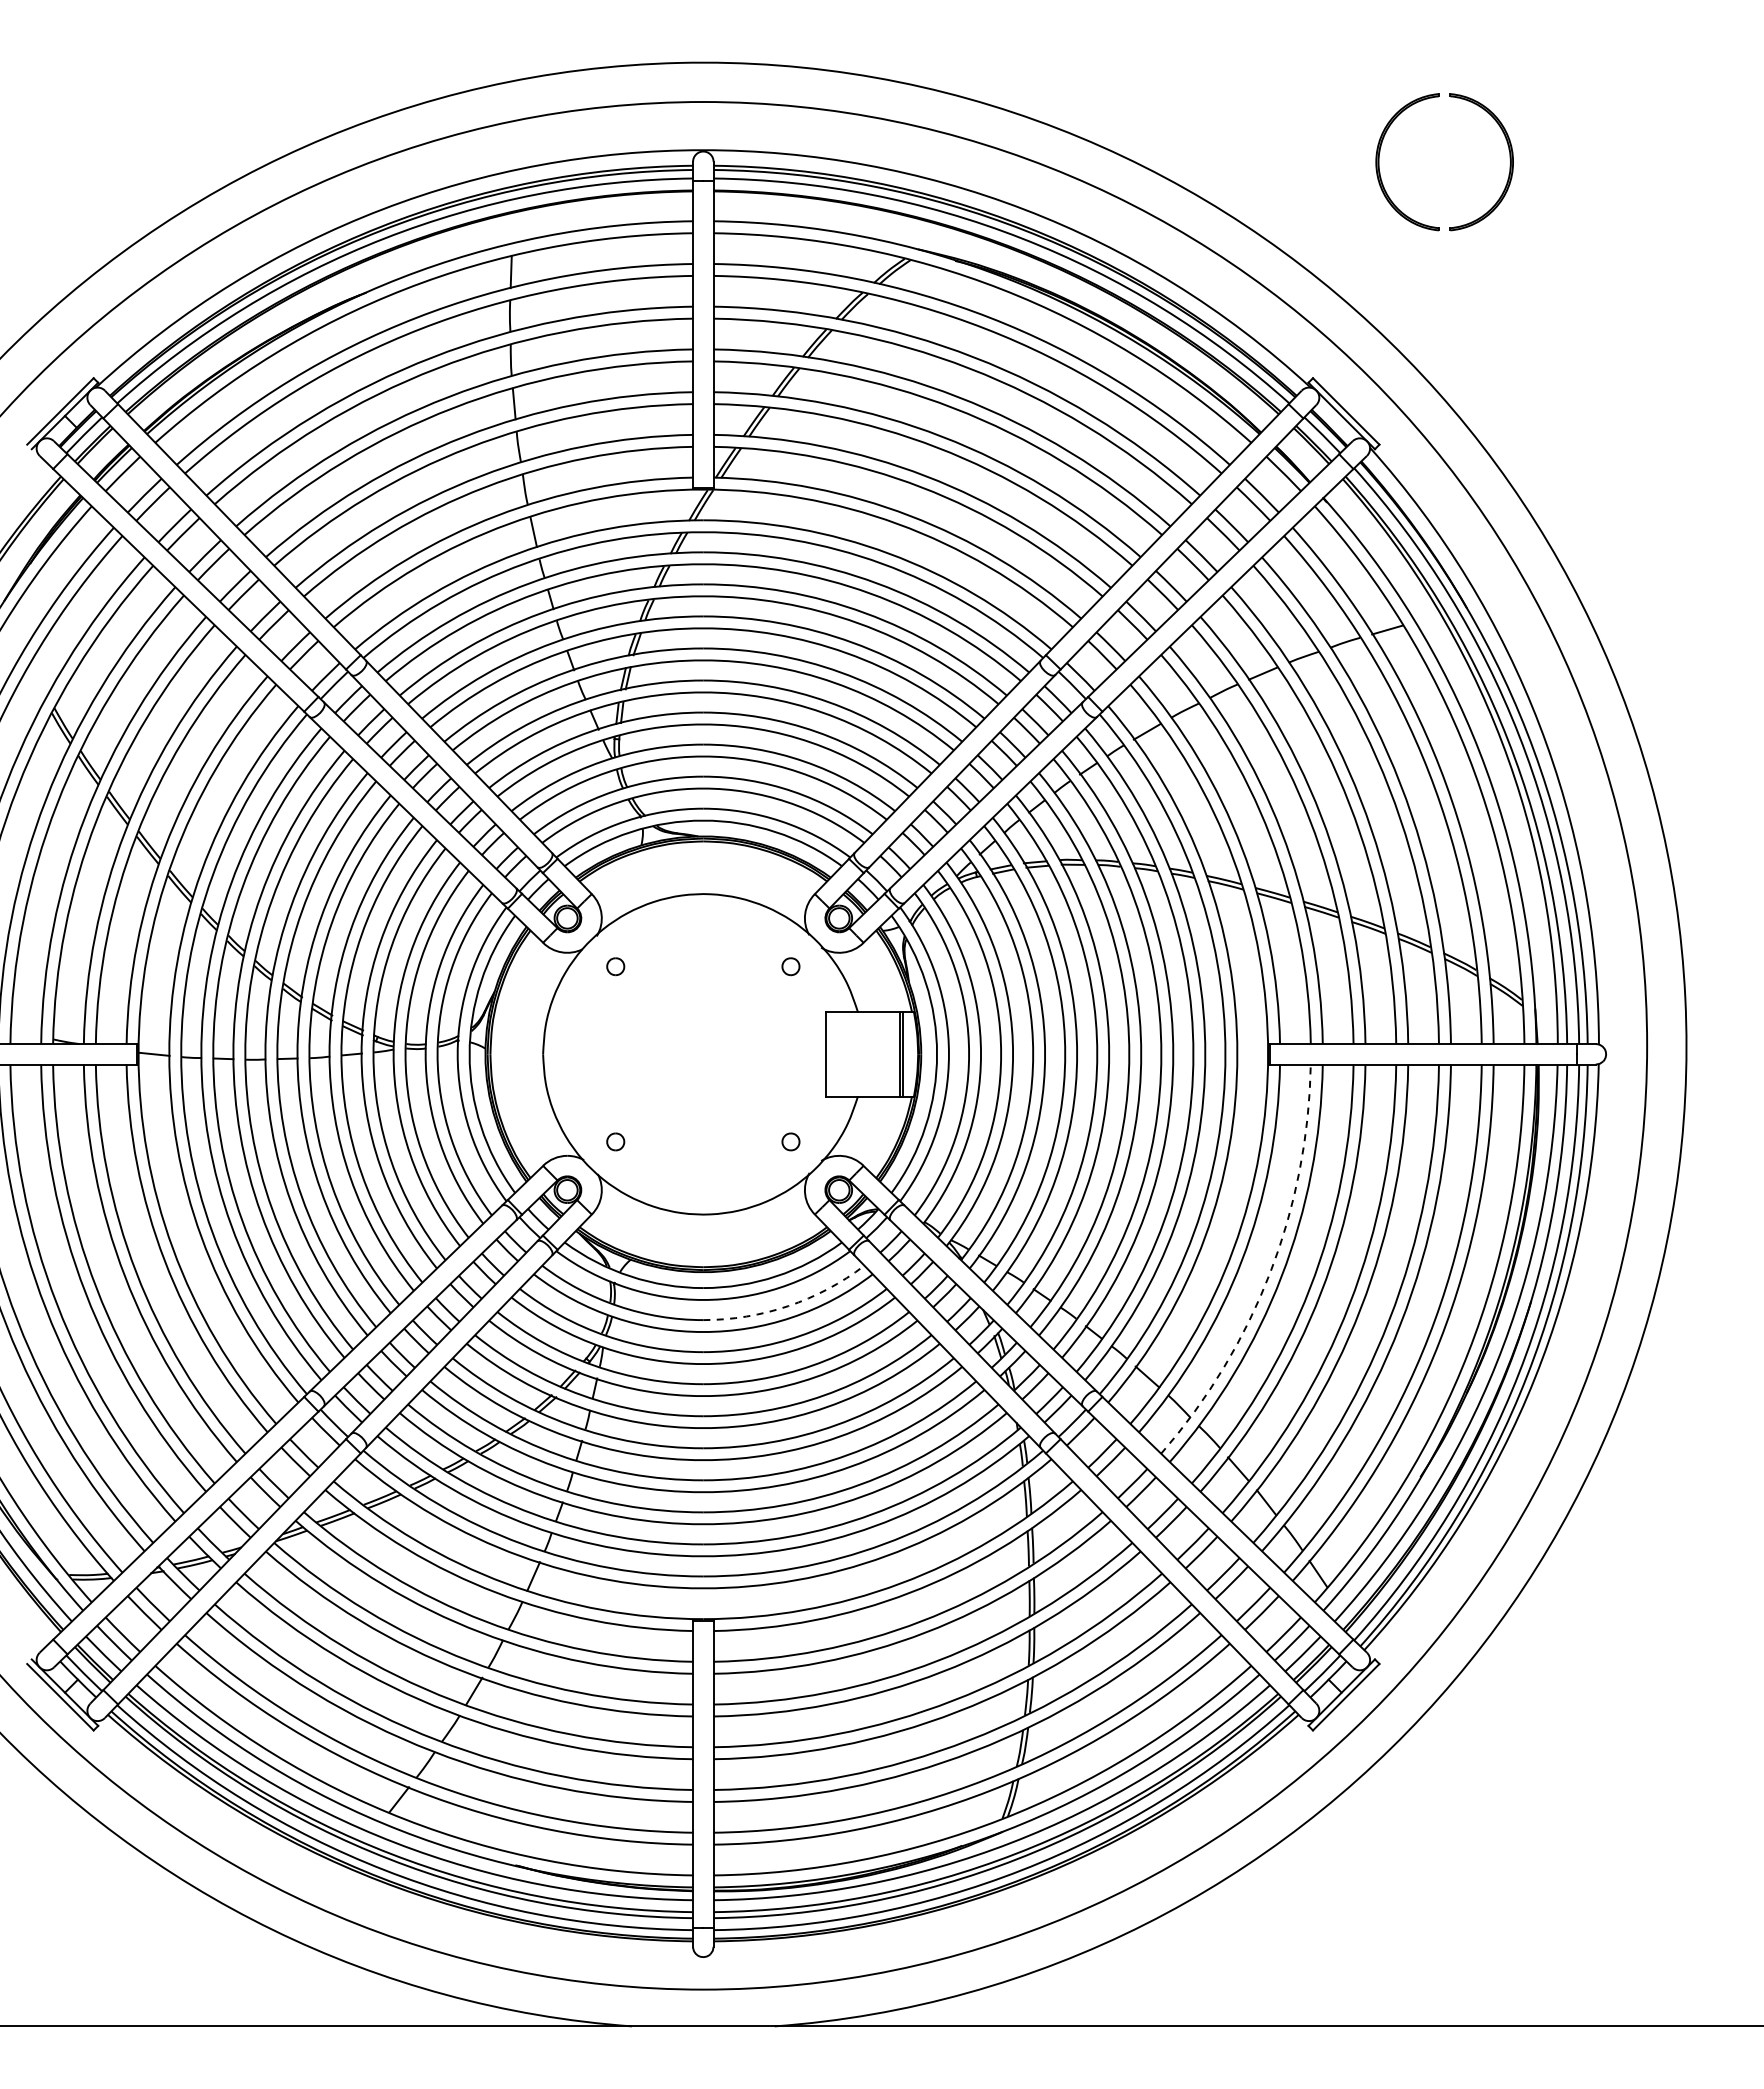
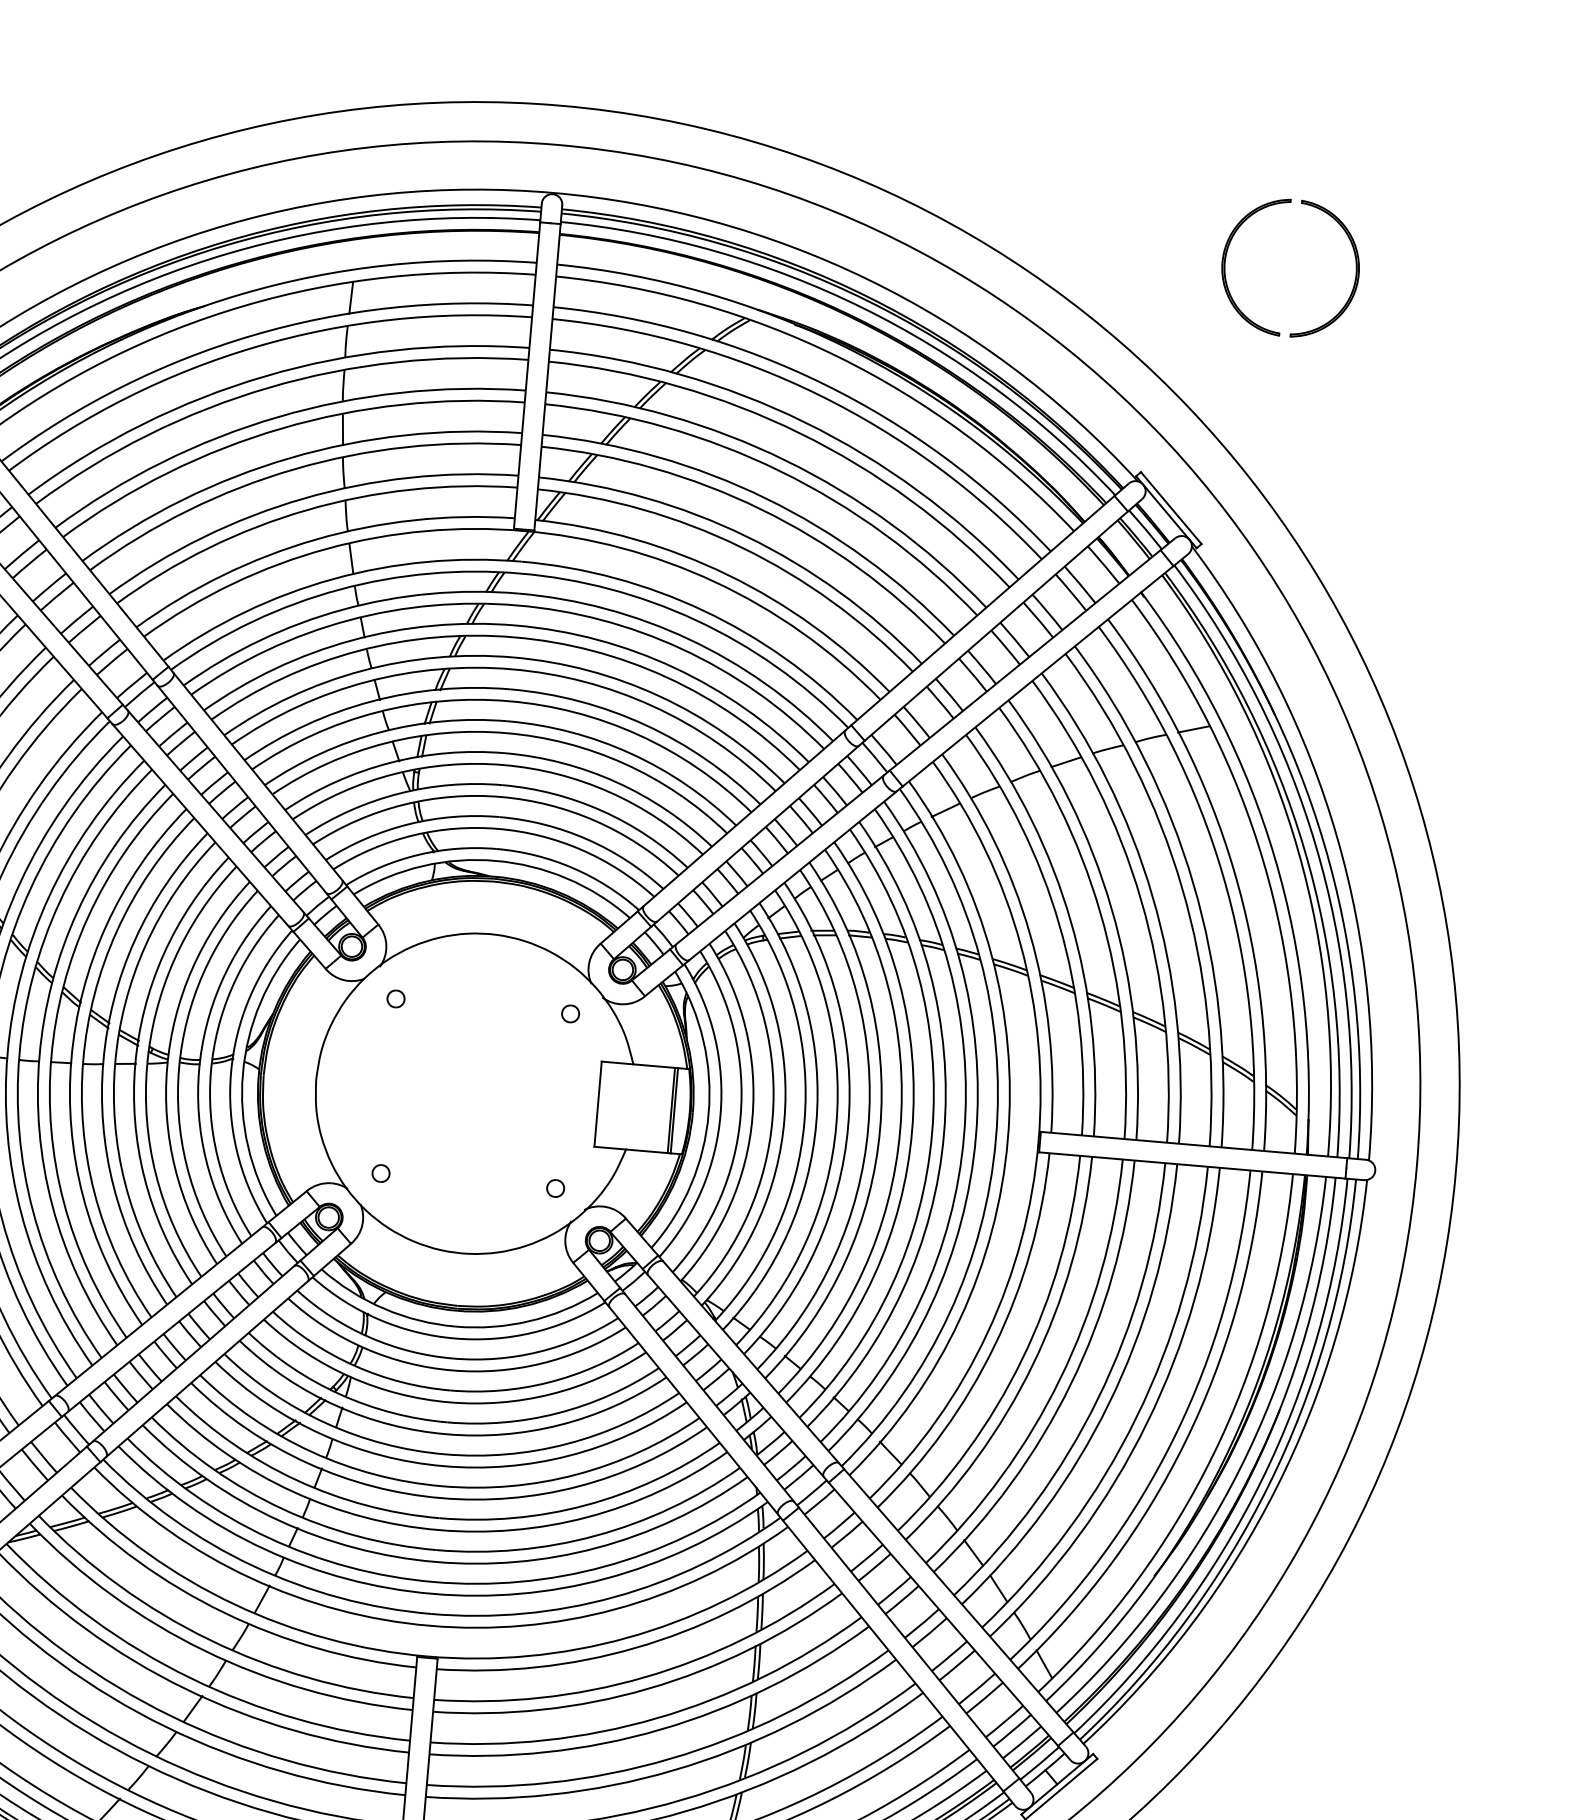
arc: (1270, 1272) -> (1022, 1359), dashed -> solid
arc: (788, 1306) -> (539, 1352), dashed -> solid

